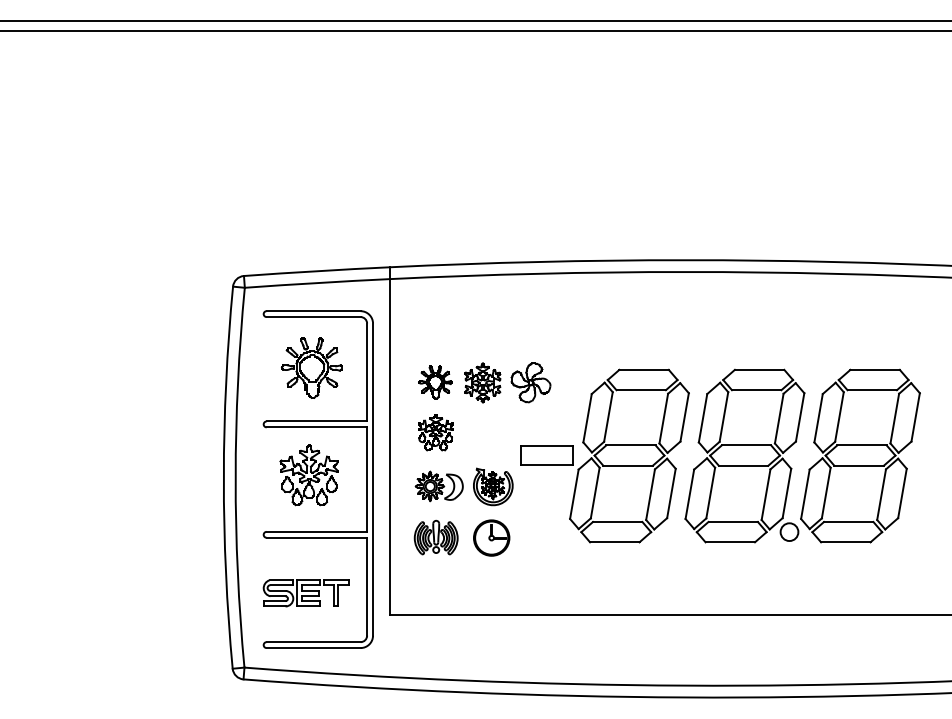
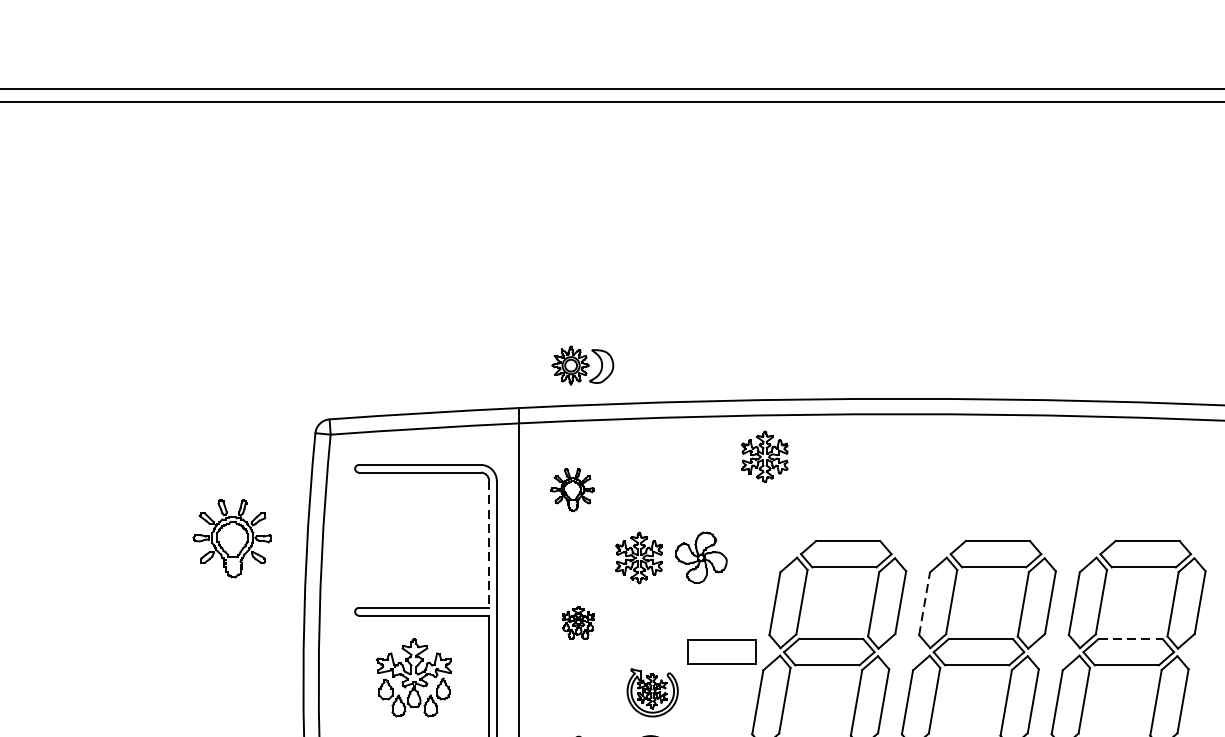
part: (579, 304) -> (764, 456), added
part: (311, 367) -> (231, 537), moved
line: (367, 372) -> (489, 544), solid -> dashed
part: (435, 382) -> (572, 490), moved
line: (703, 418) -> (925, 604), solid -> dashed
part: (435, 432) -> (577, 622), size x0.7
line: (862, 445) -> (1131, 639), solid -> dashed
part: (438, 486) -> (581, 365), moved

